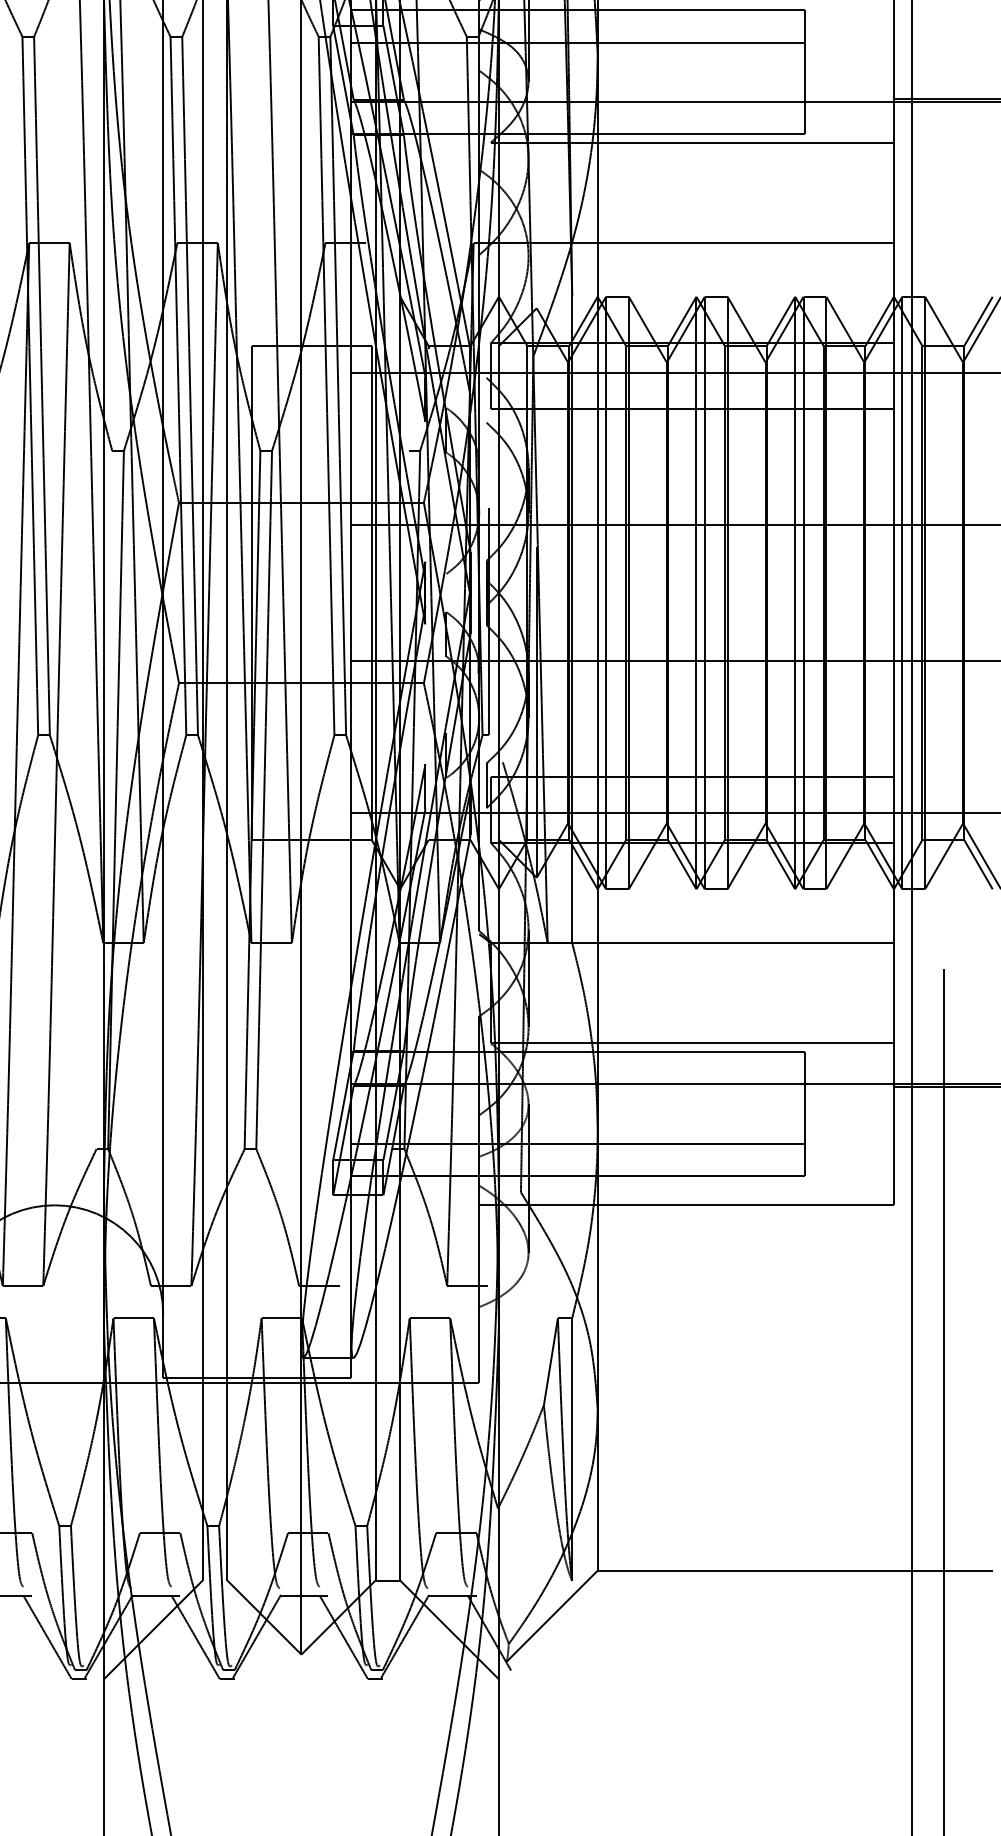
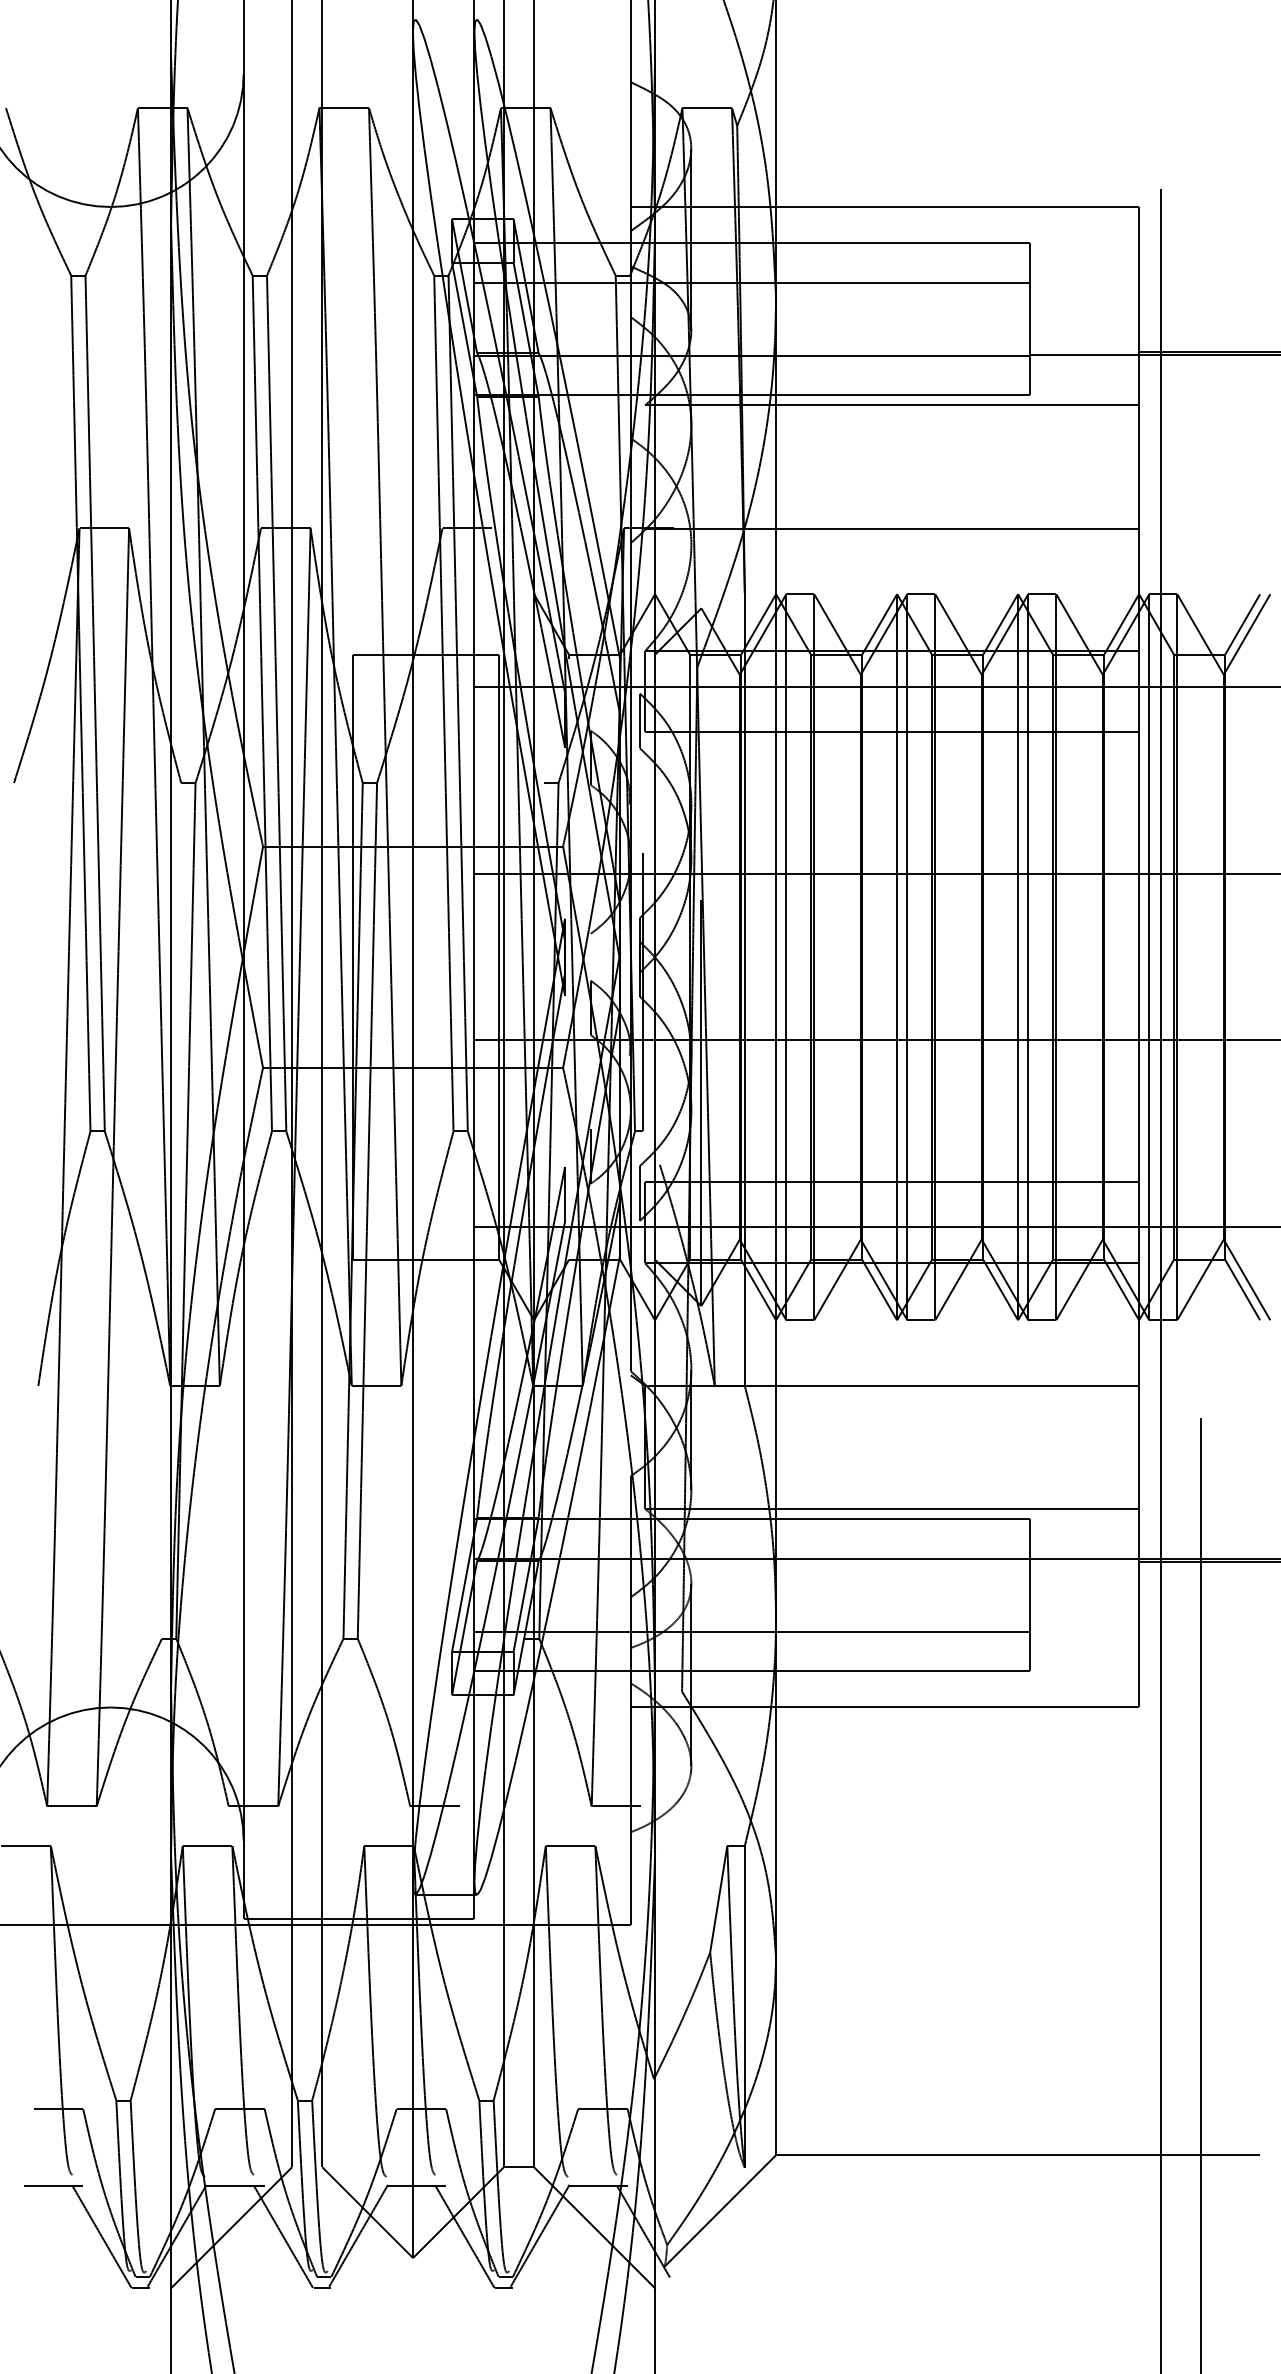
line: (486, 399) -> (639, 720), added

